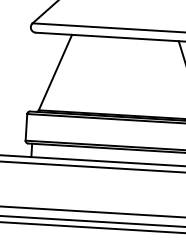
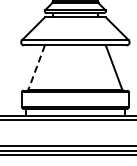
line: (55, 72) -> (36, 67), solid -> dashed

